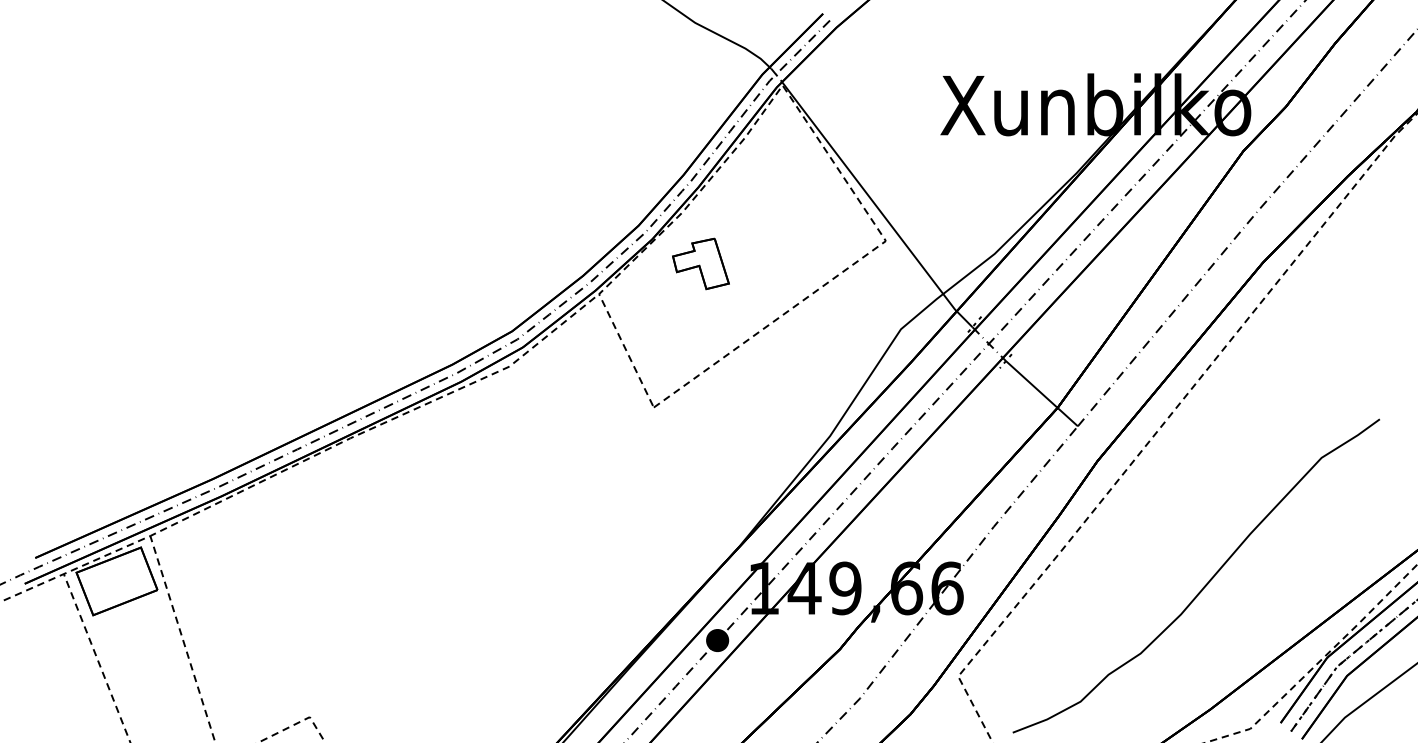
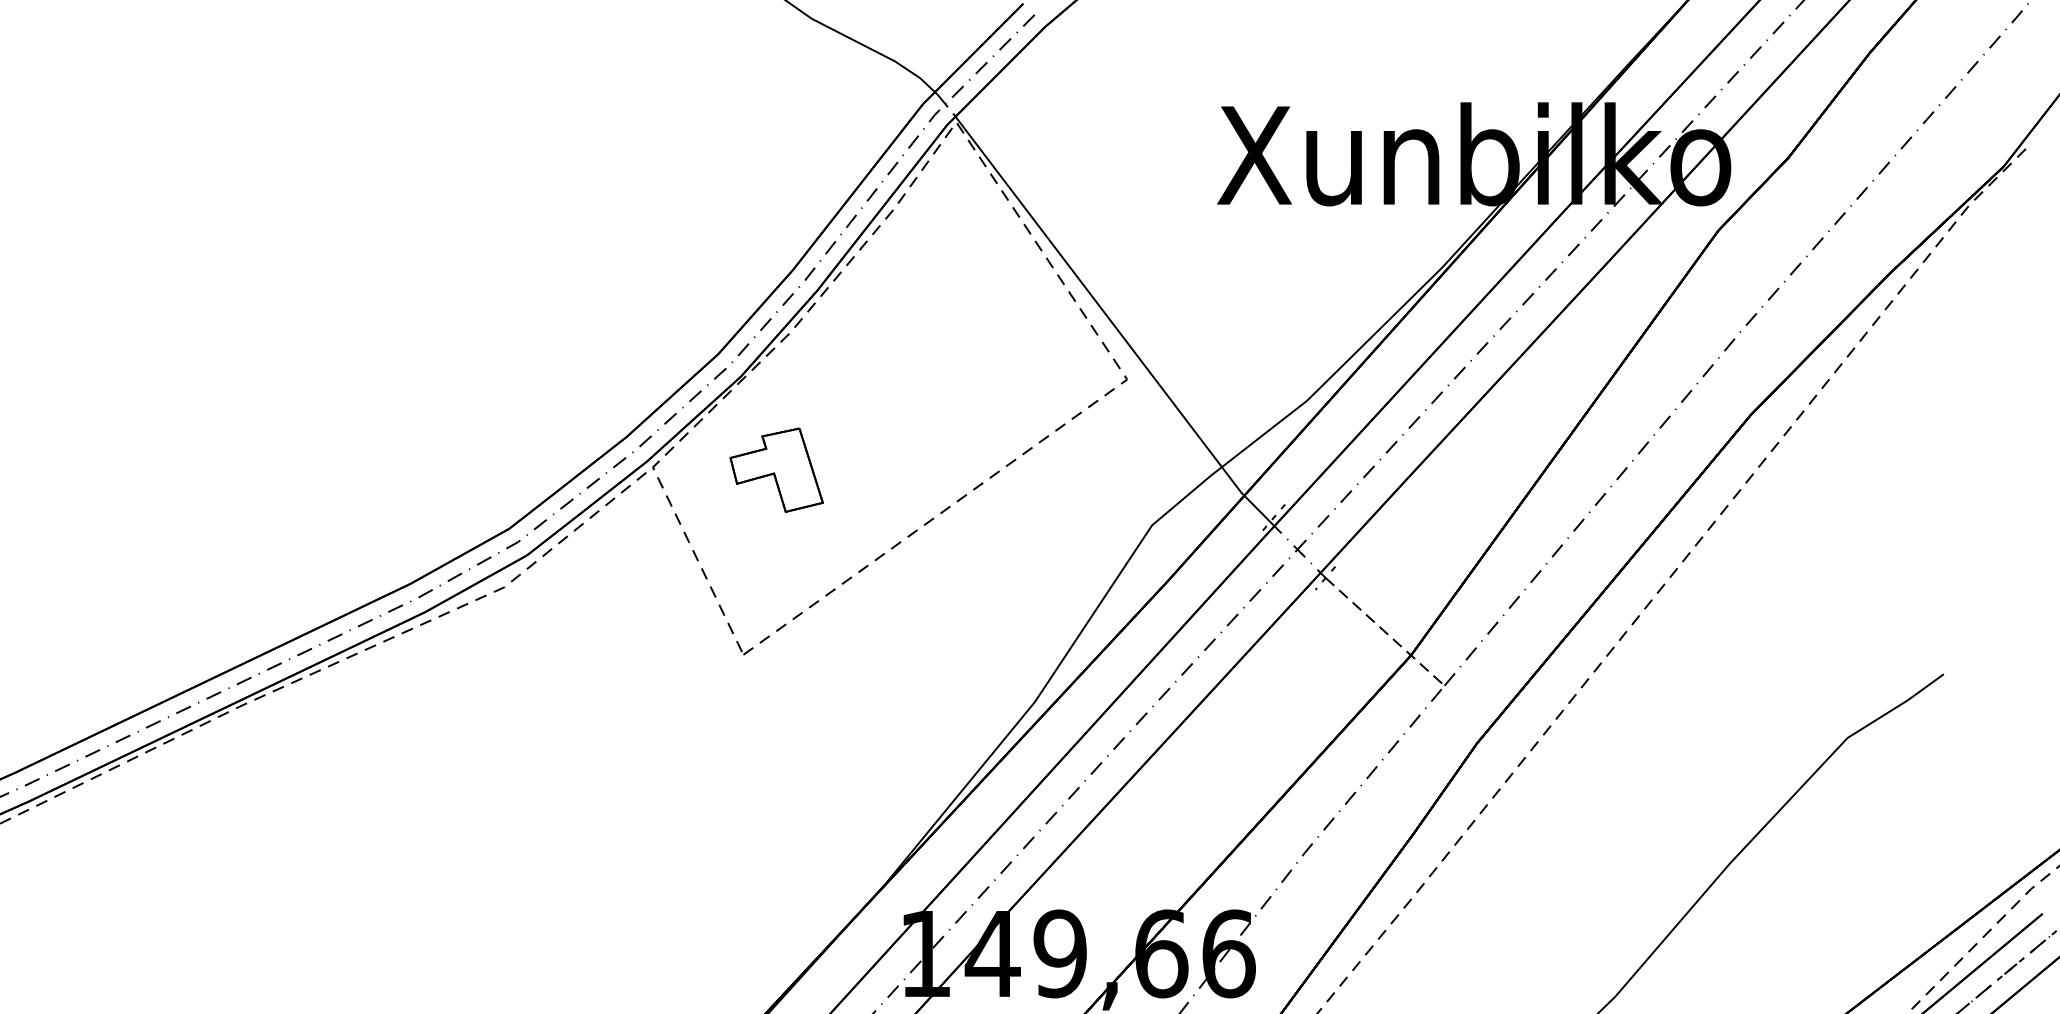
part: (700, 263) -> (775, 469), moved
line: (1041, 393) -> (1384, 631), solid -> dashed

